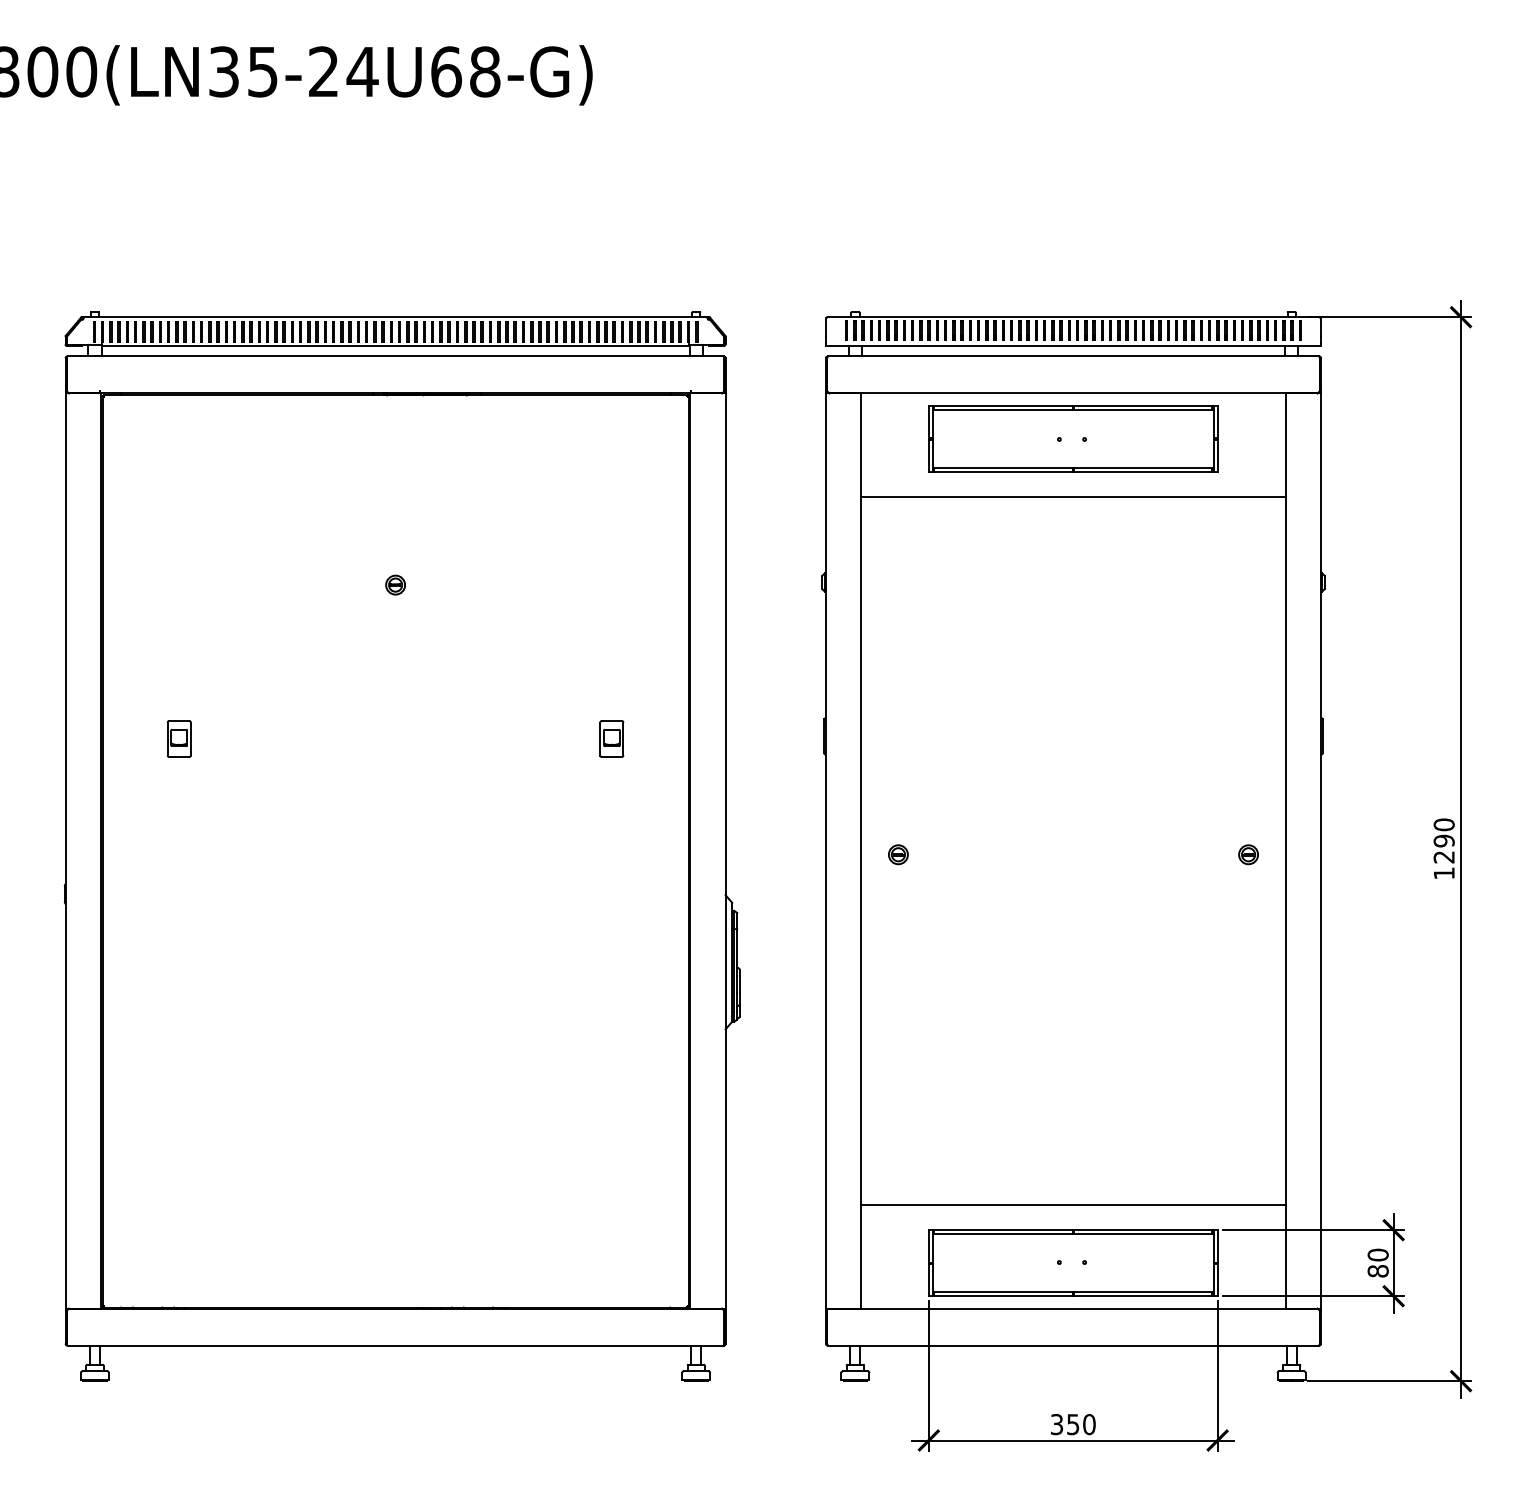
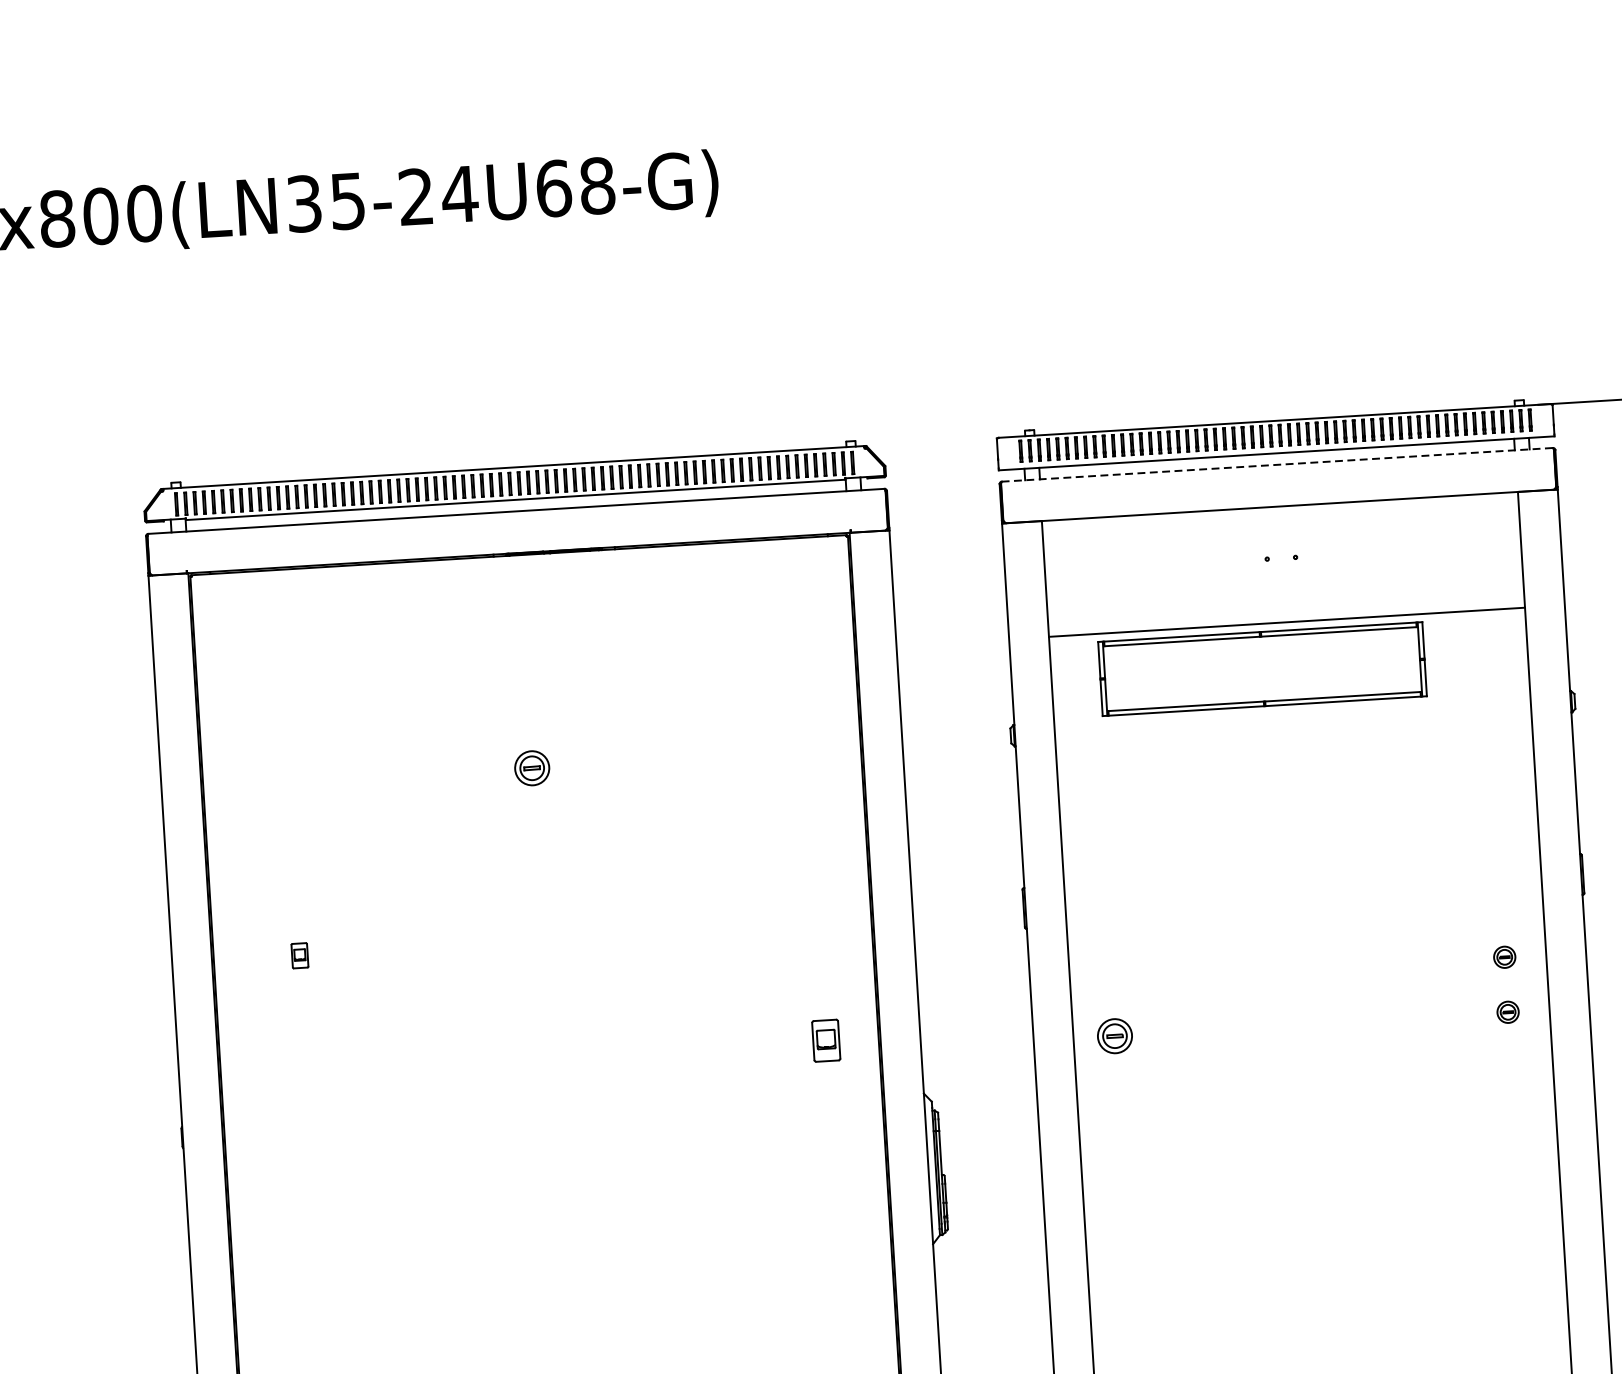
line: (1073, 356) -> (1277, 465), solid -> dashed
part: (1073, 438) -> (1262, 668), moved
part: (395, 584) -> (531, 767), size x1.6
part: (179, 738) -> (300, 955), size x0.6
part: (611, 738) -> (825, 1040), moved
part: (1248, 805) -> (1504, 957), added
part: (898, 854) -> (1115, 1036), size x1.6

